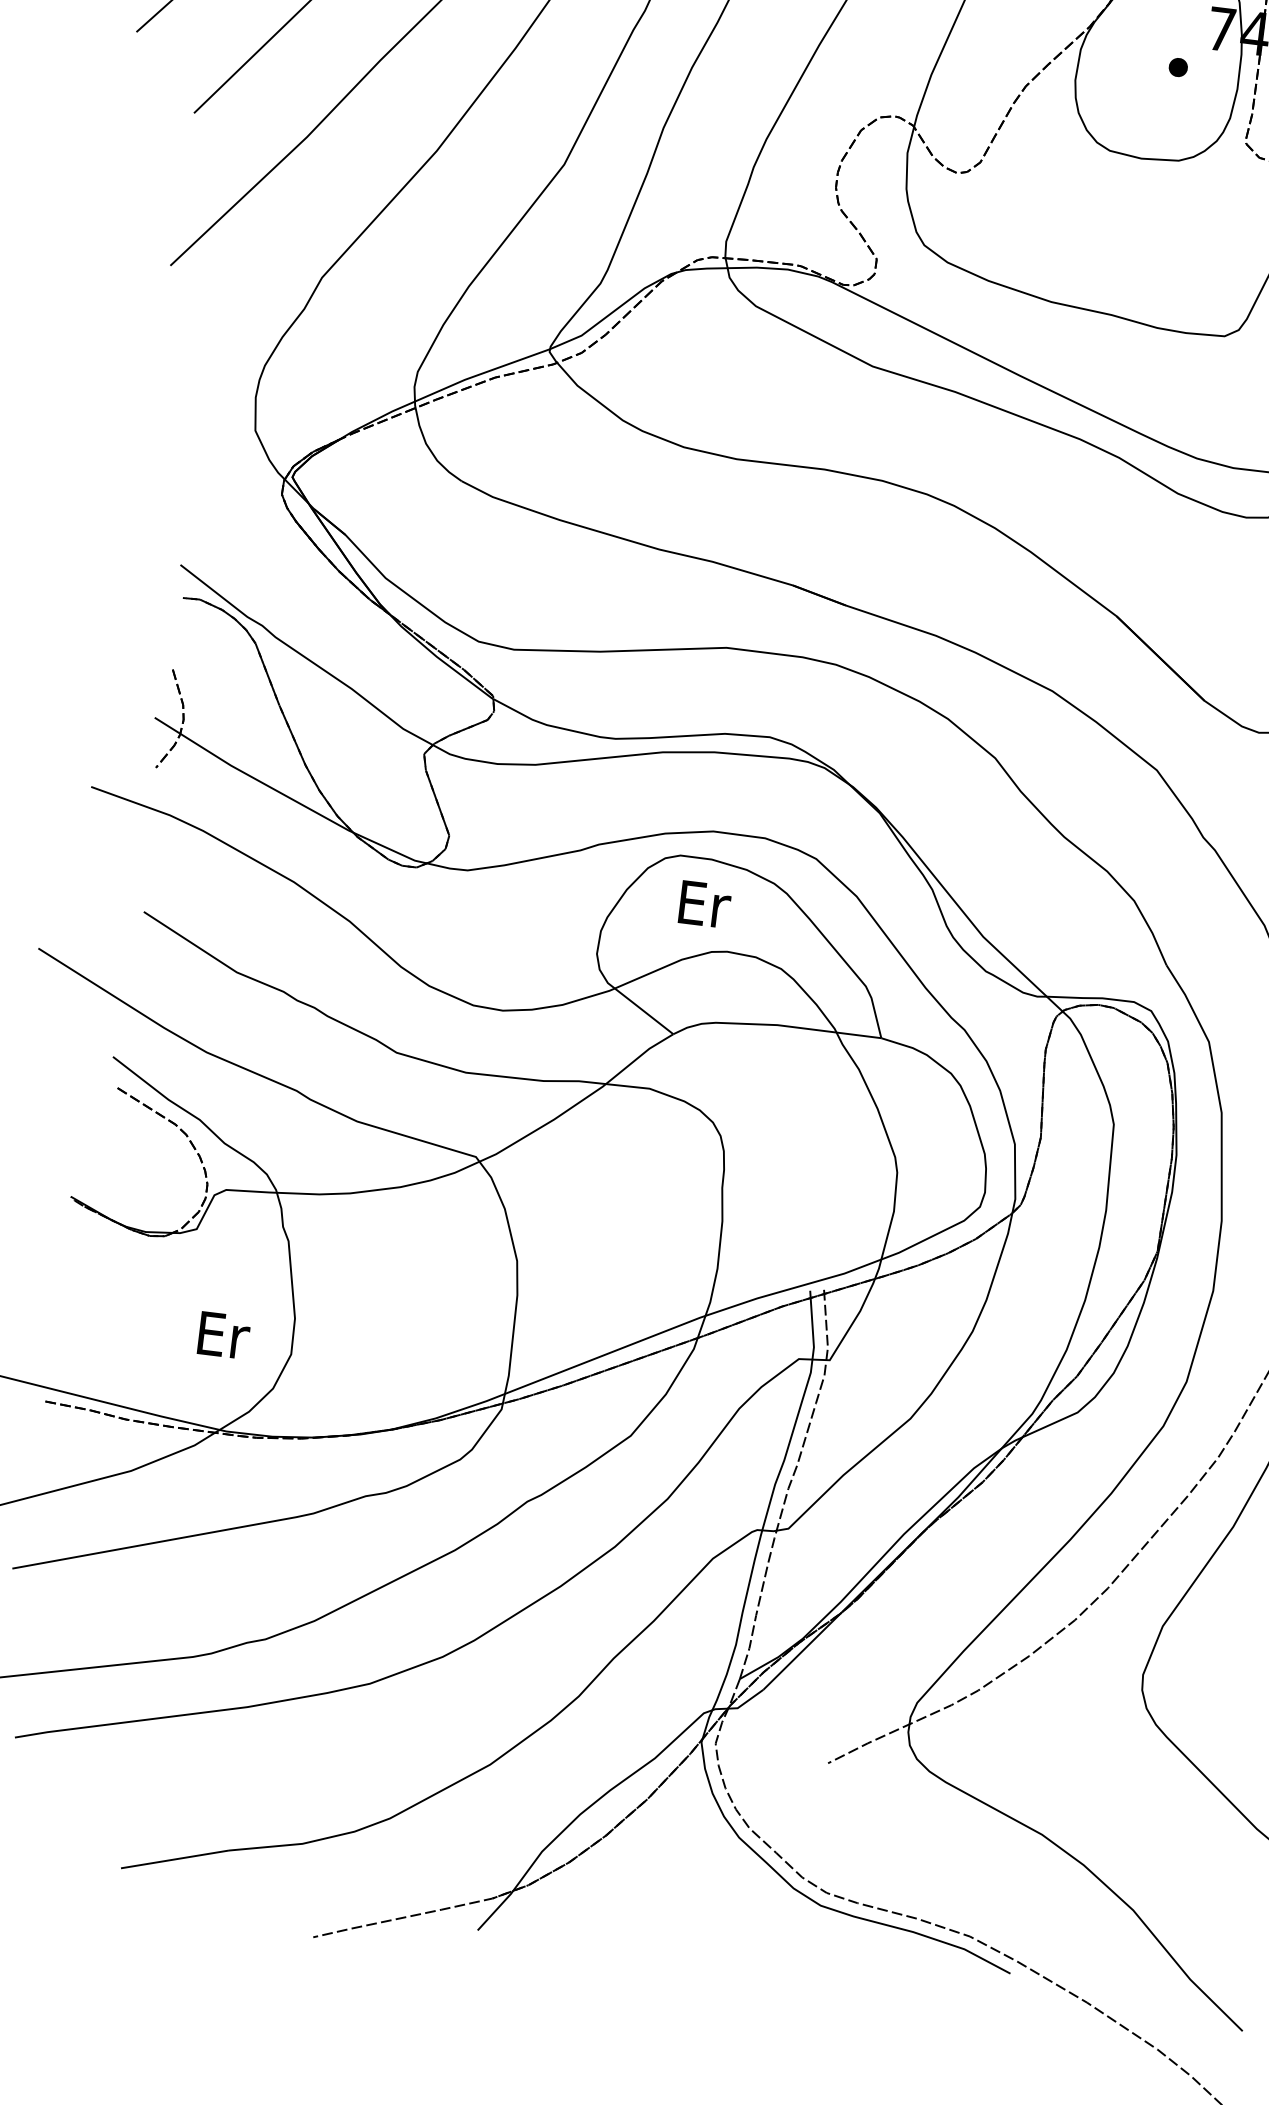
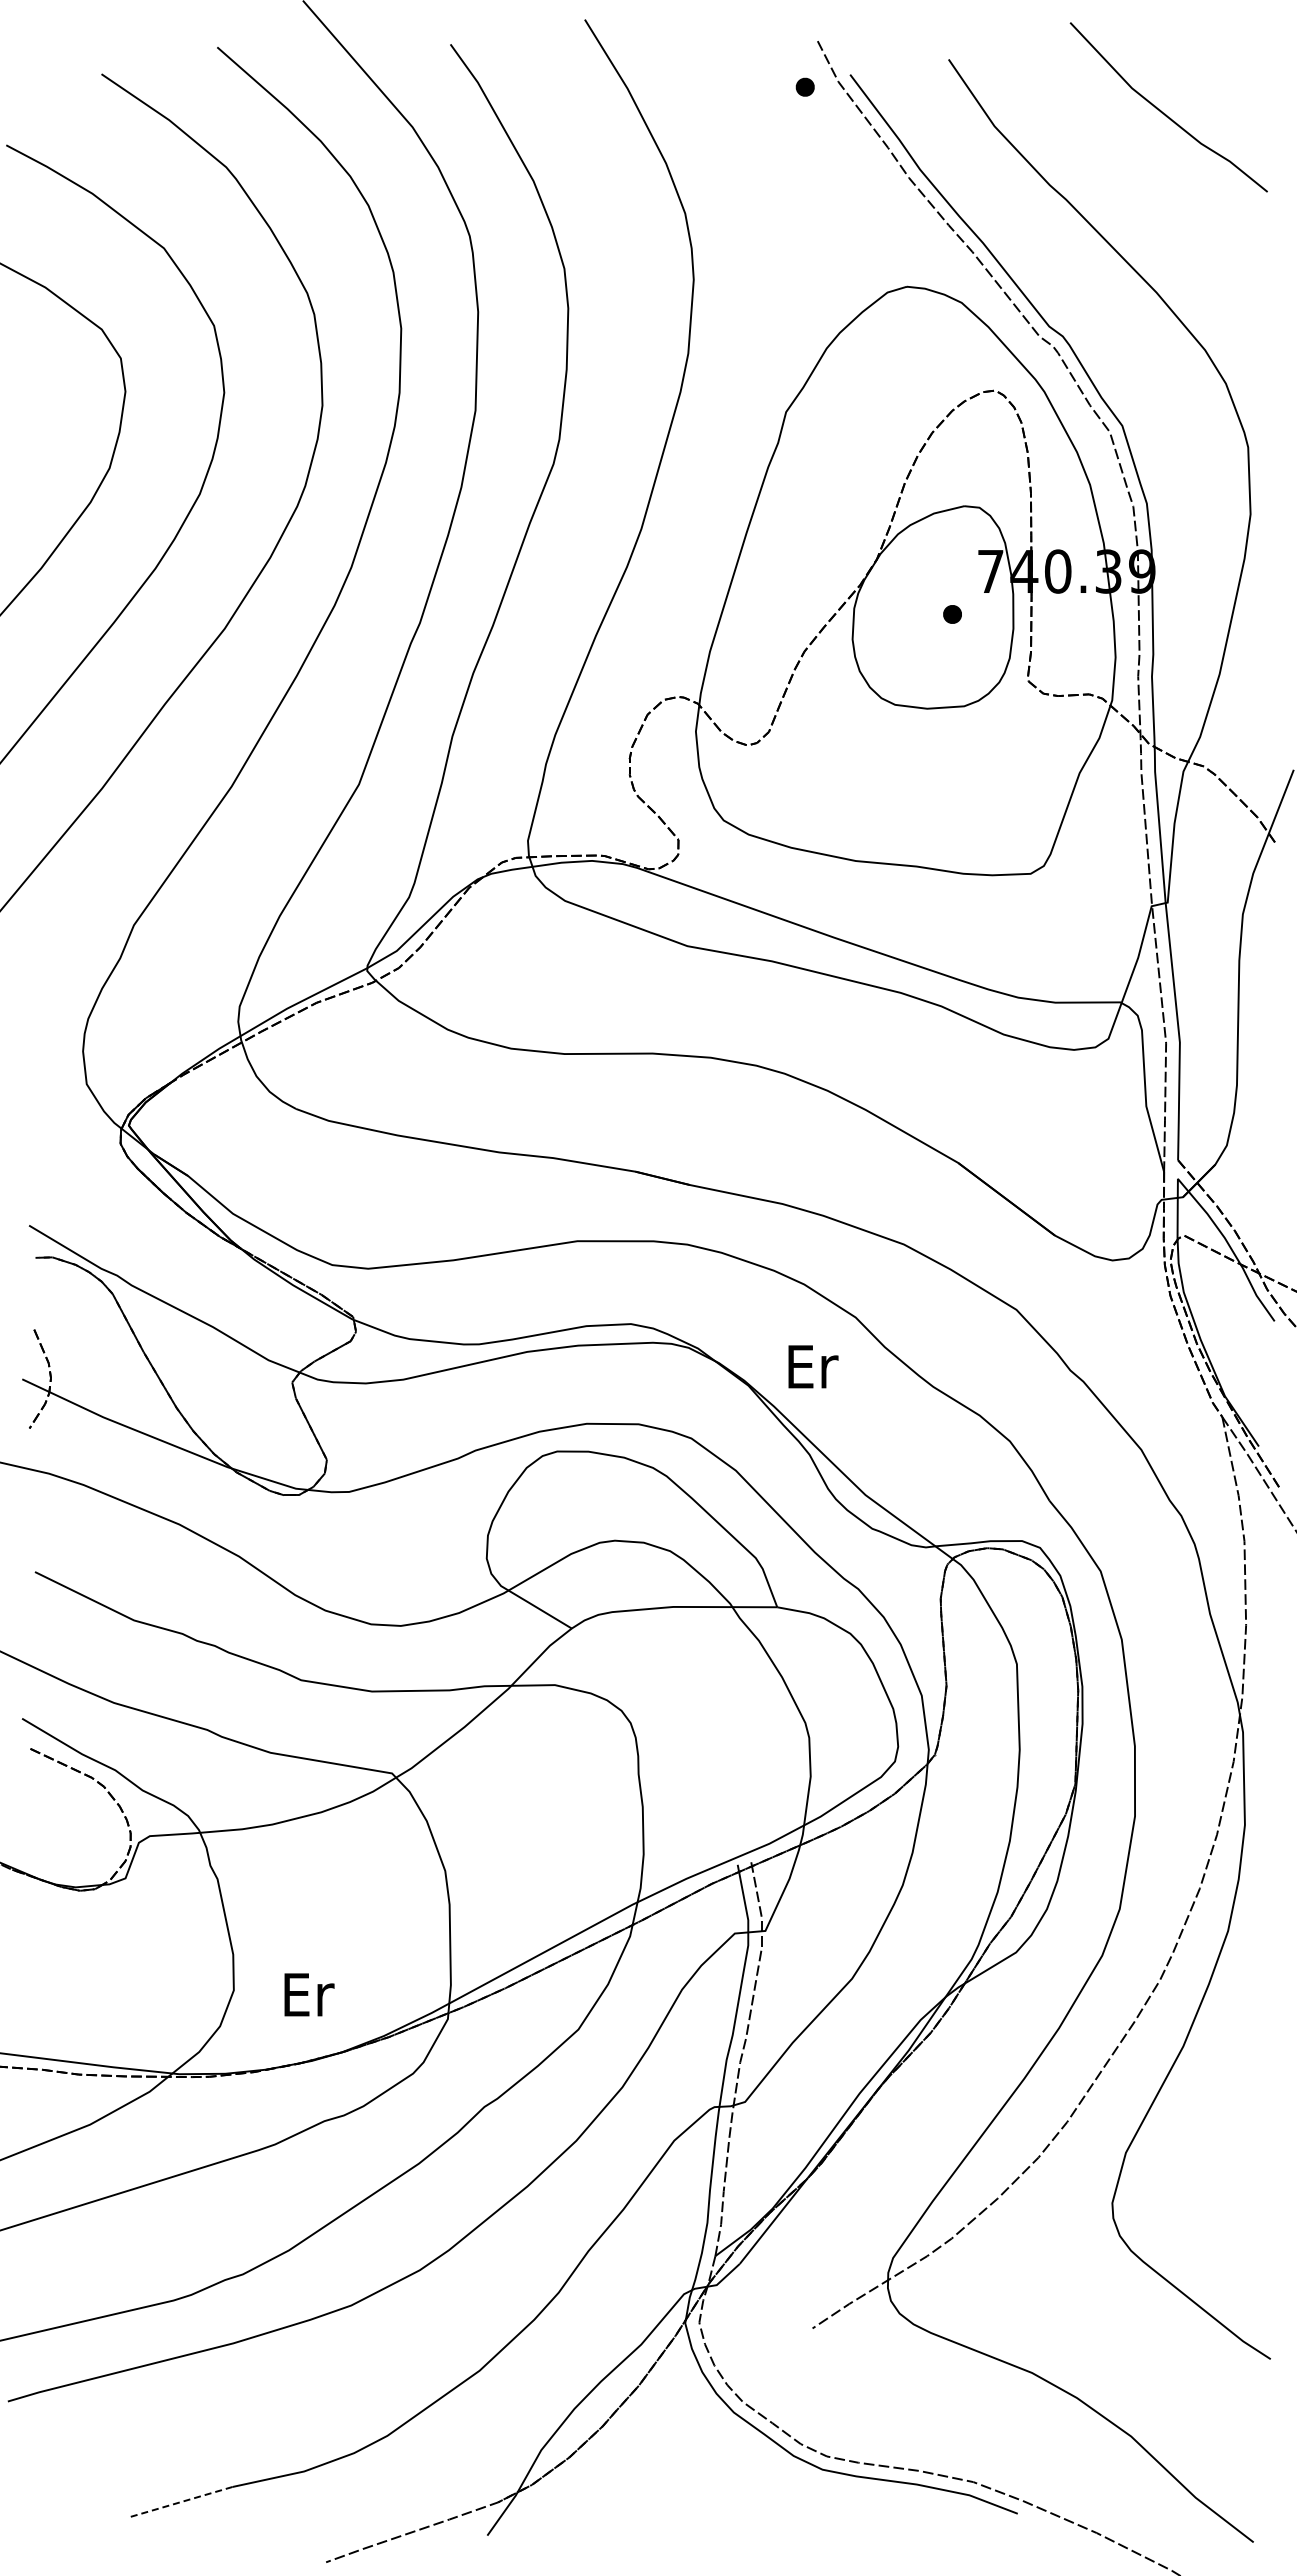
text: (705, 904) -> (813, 1366), moved
text: (224, 1335) -> (309, 1994), moved
line: (174, 1859) -> (179, 2502), solid -> dashed

